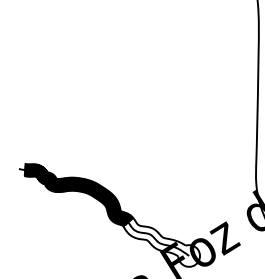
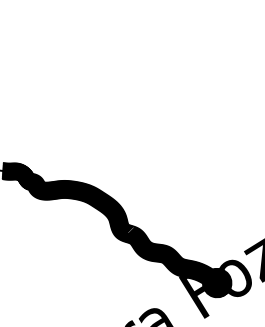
hatch: (161, 242) -> (181, 265), added

